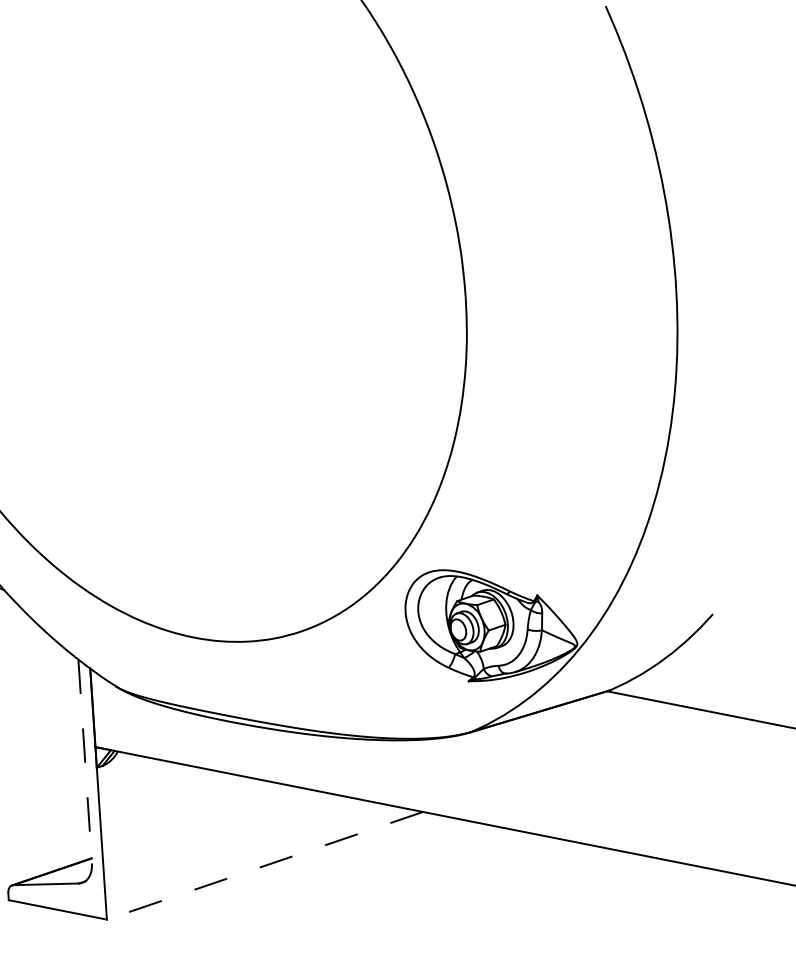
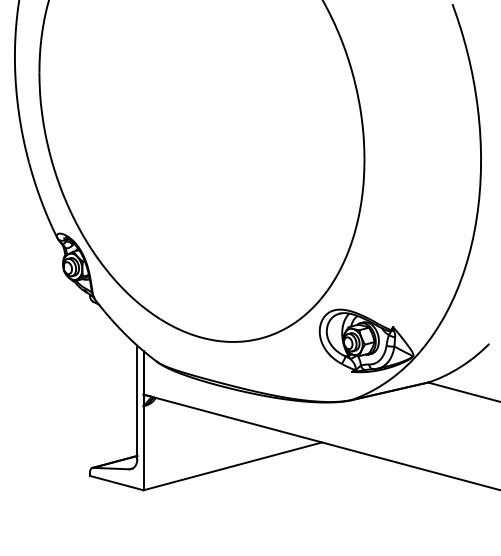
line: (85, 762) -> (137, 402), dashed -> solid
line: (264, 866) -> (232, 466), dashed -> solid

